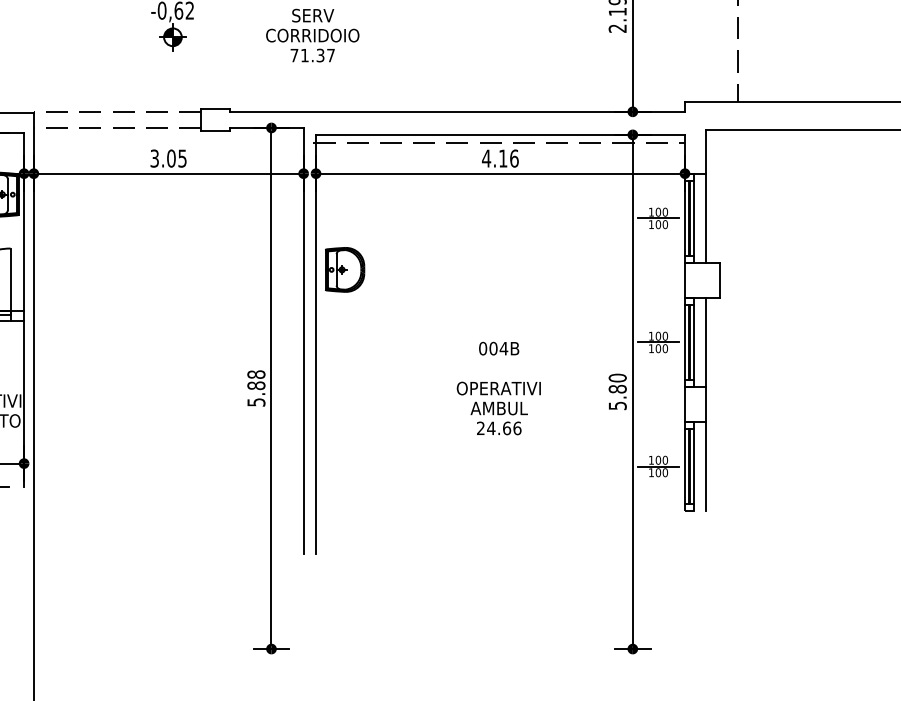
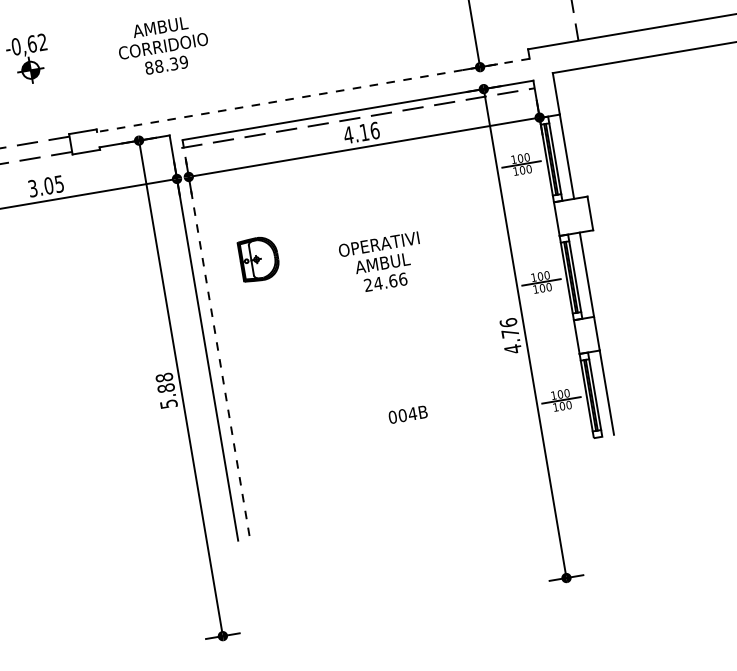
text: (312, 15) -> (160, 27), SERV -> AMBUL
text: (312, 55) -> (166, 65), 71.37 -> 88.39
line: (457, 111) -> (313, 95), solid -> dashed
part: (345, 269) -> (259, 258), moved
line: (316, 344) -> (216, 339), solid -> dashed
text: (499, 348) -> (408, 414), moved
text: (617, 391) -> (510, 335), 5.80 -> 4.76
text: (498, 408) -> (381, 263), moved

